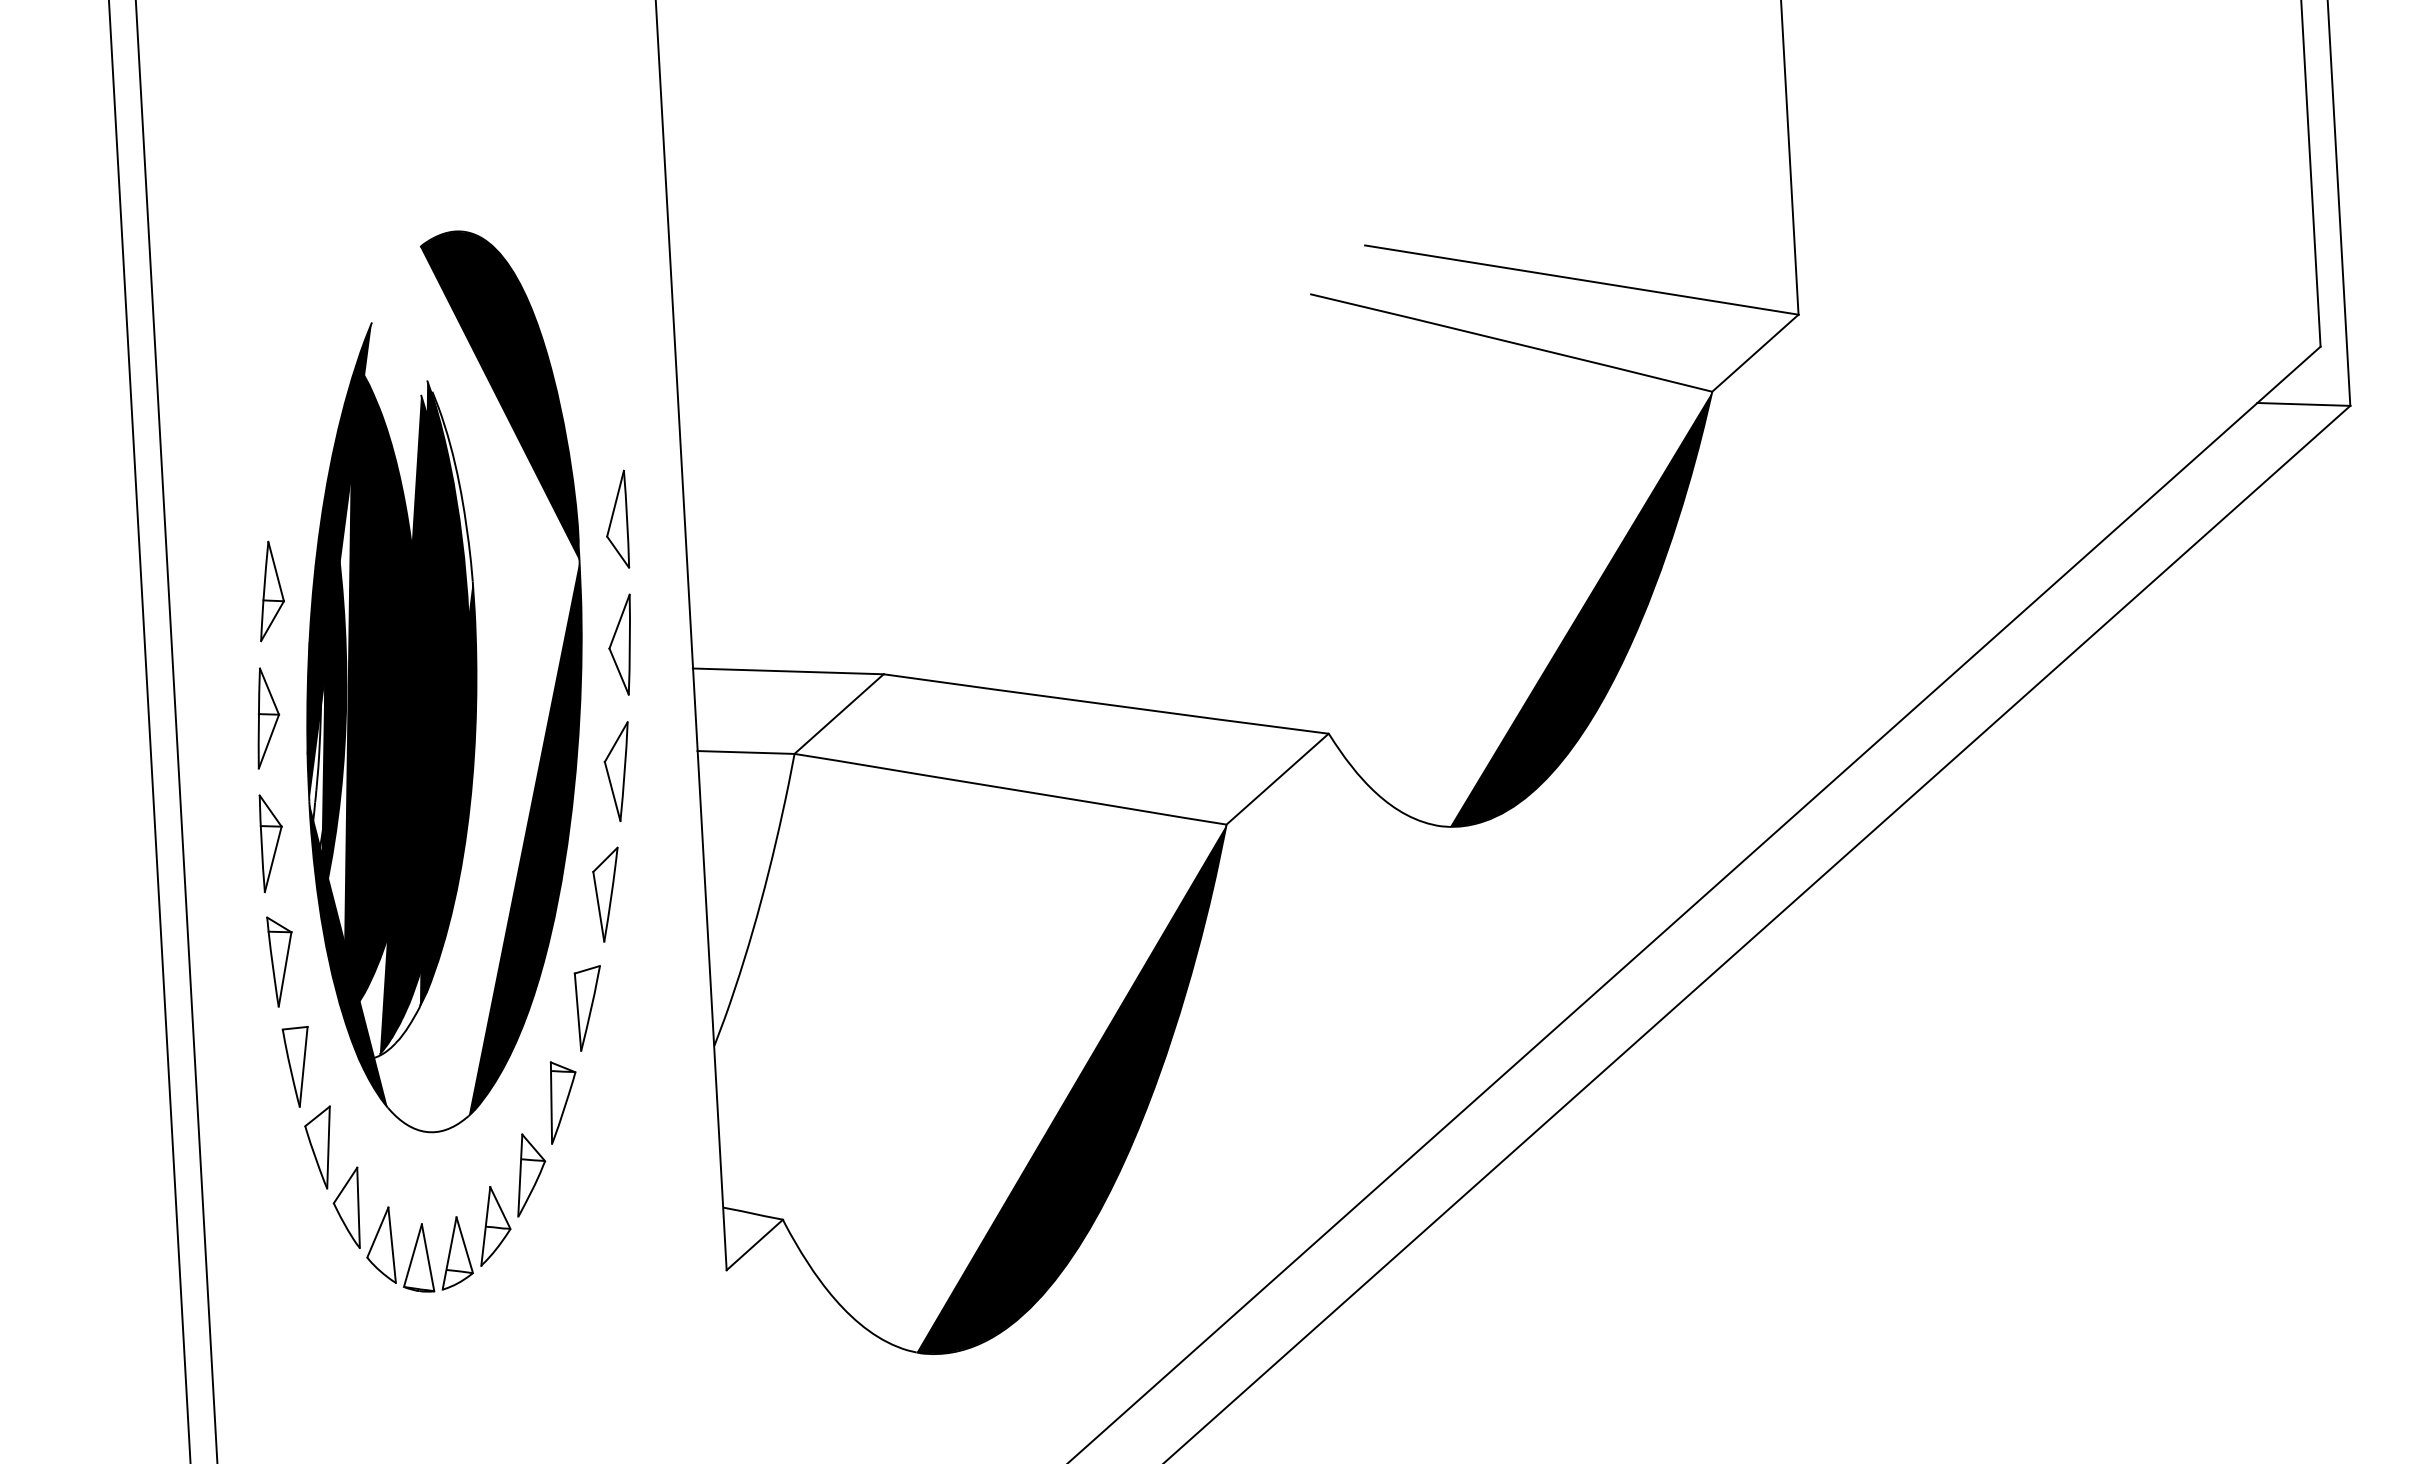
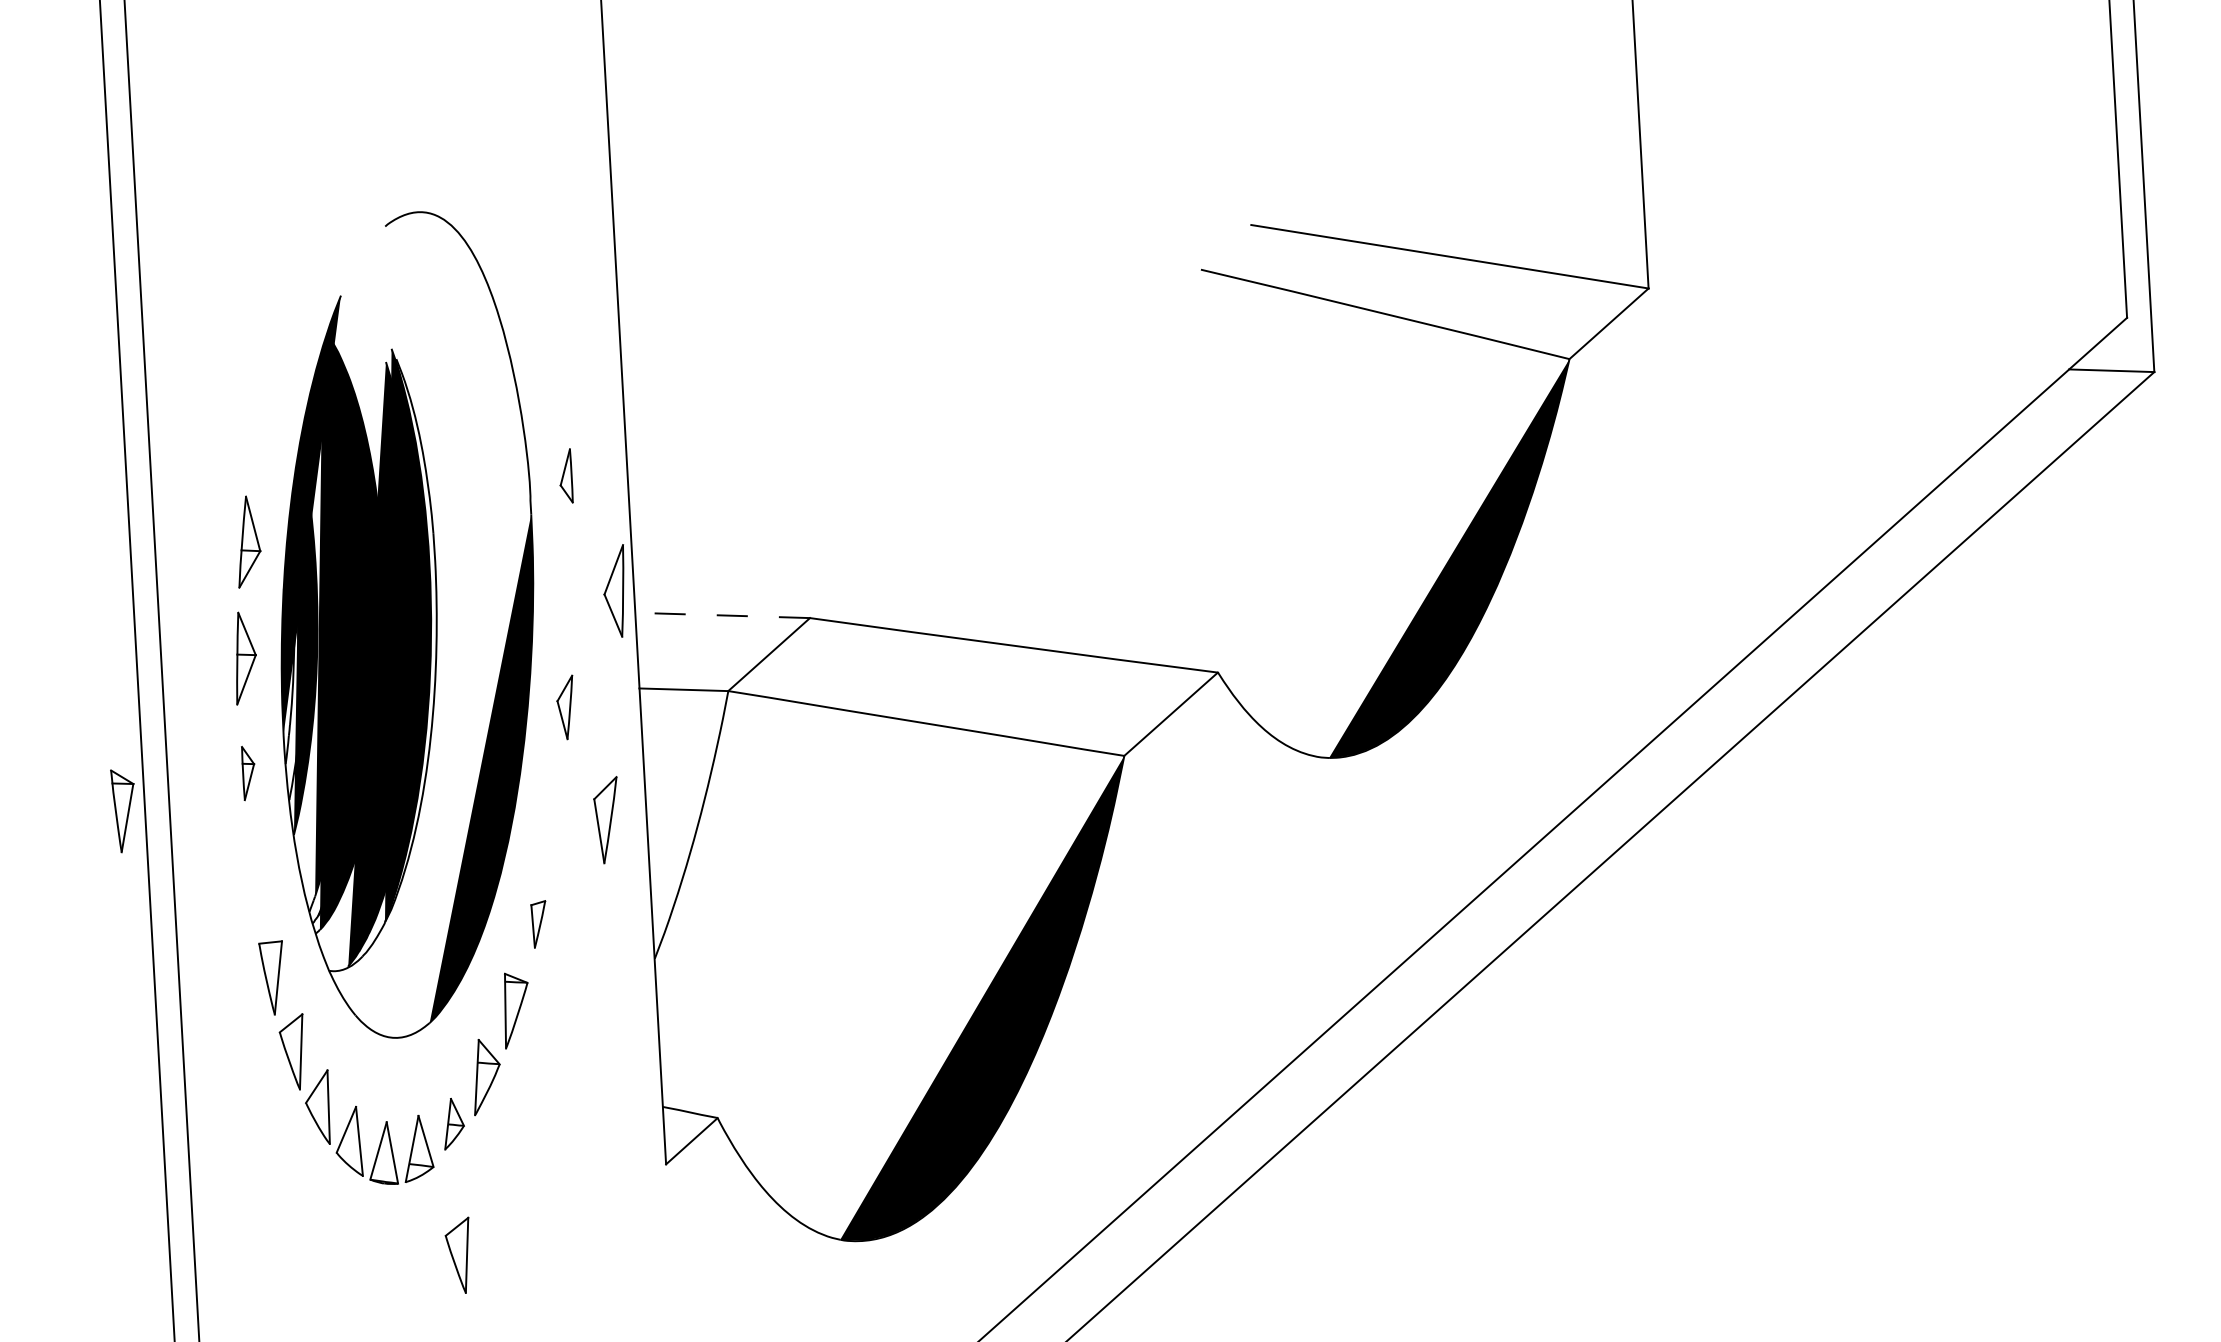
fill: (499, 396) -> (457, 363), removed
part: (618, 518) -> (566, 475), size x0.6
part: (619, 644) -> (613, 590), moved
line: (787, 671) -> (721, 615), solid -> dashed
part: (615, 771) -> (564, 707), size x0.7
fill: (448, 793) -> (411, 727), removed
part: (270, 843) -> (247, 773), size x0.6
part: (605, 894) -> (605, 819), moved
fill: (348, 954) -> (319, 874), removed
part: (279, 961) -> (122, 810), moved
part: (586, 1008) -> (537, 924), size x0.6
part: (495, 1226) -> (454, 1124), size x0.7
part: (498, 1369) -> (456, 1255), added

